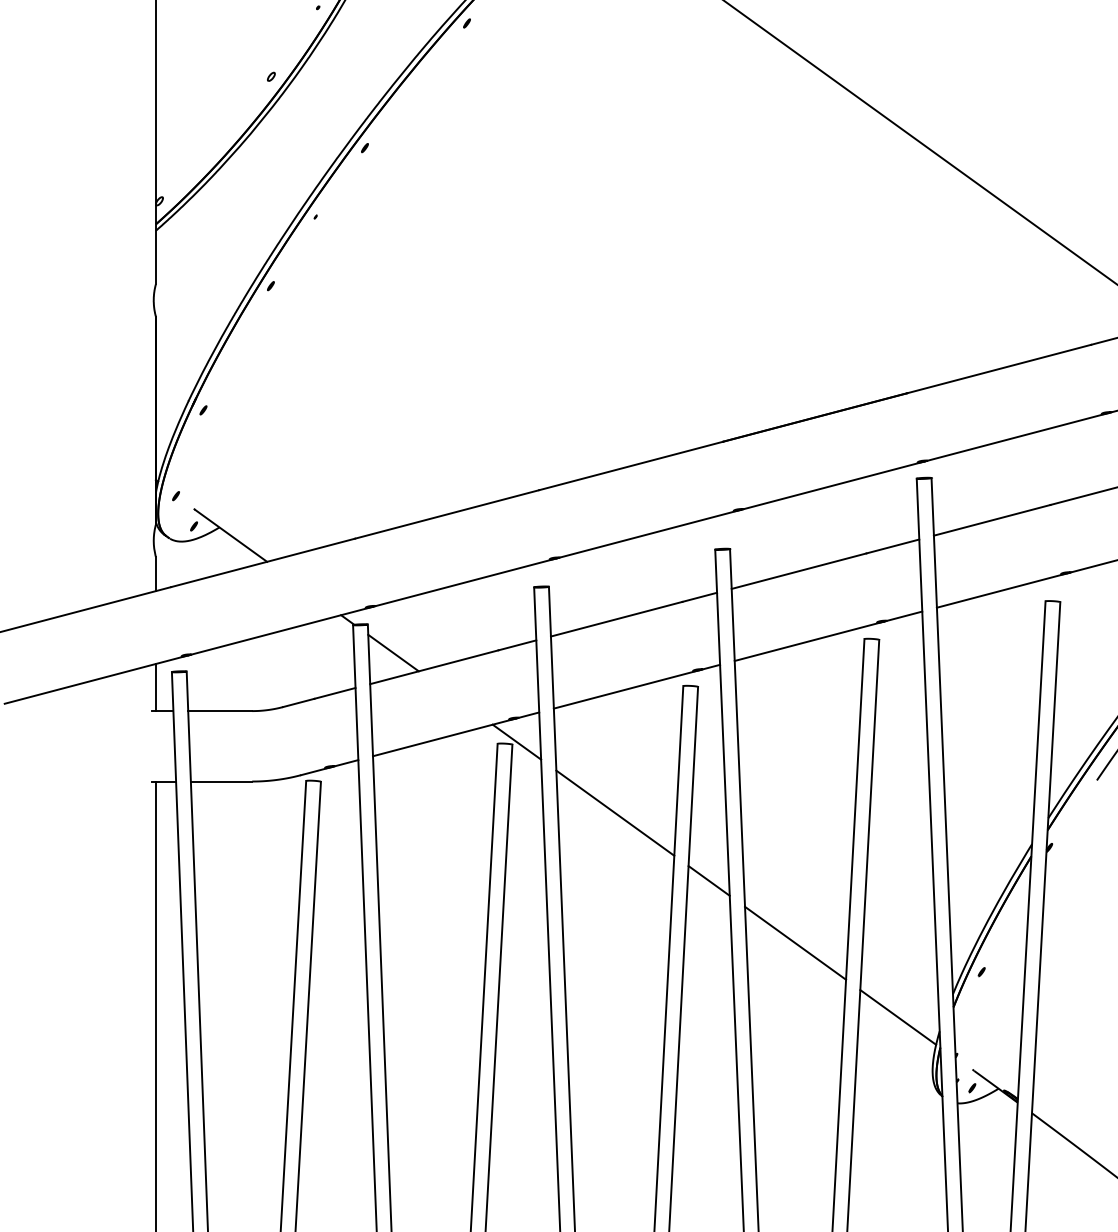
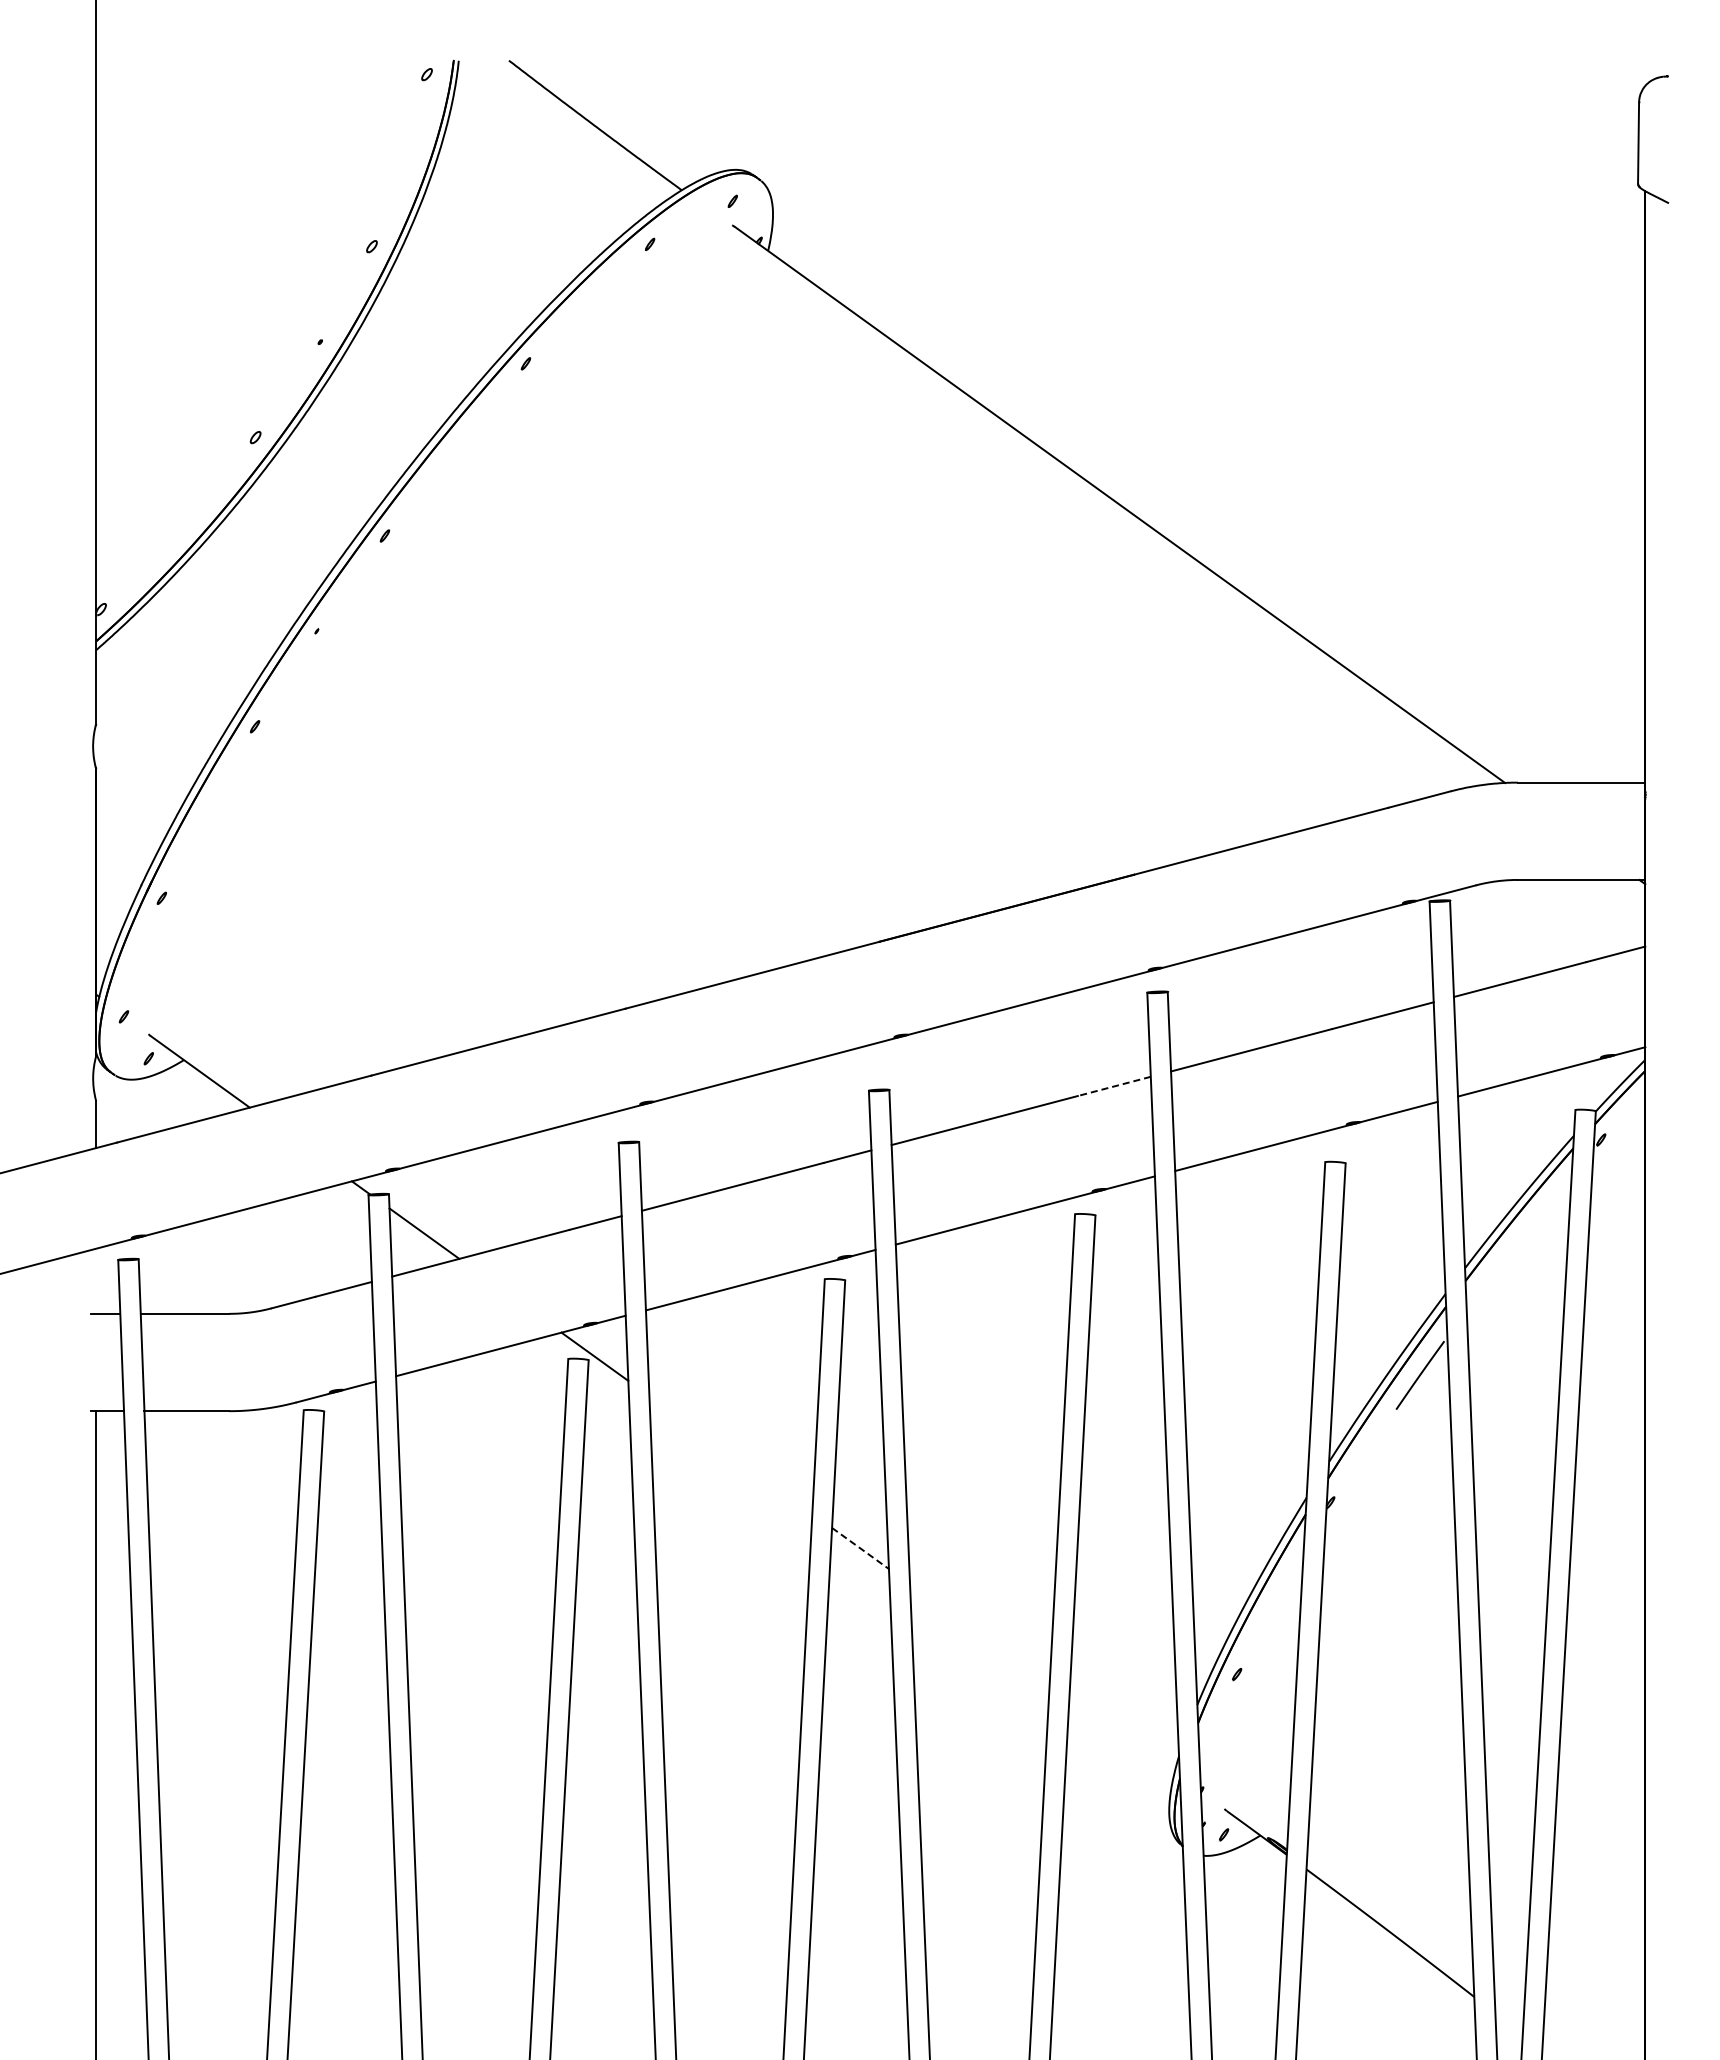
line: (893, 546) -> (1114, 1086), solid -> dashed
line: (156, 686) -> (96, 1280), removed
line: (615, 812) -> (730, 1454), removed
line: (709, 880) -> (860, 1548), solid -> dashed
line: (795, 943) -> (979, 1634), removed
line: (898, 1017) -> (1121, 1736), removed

